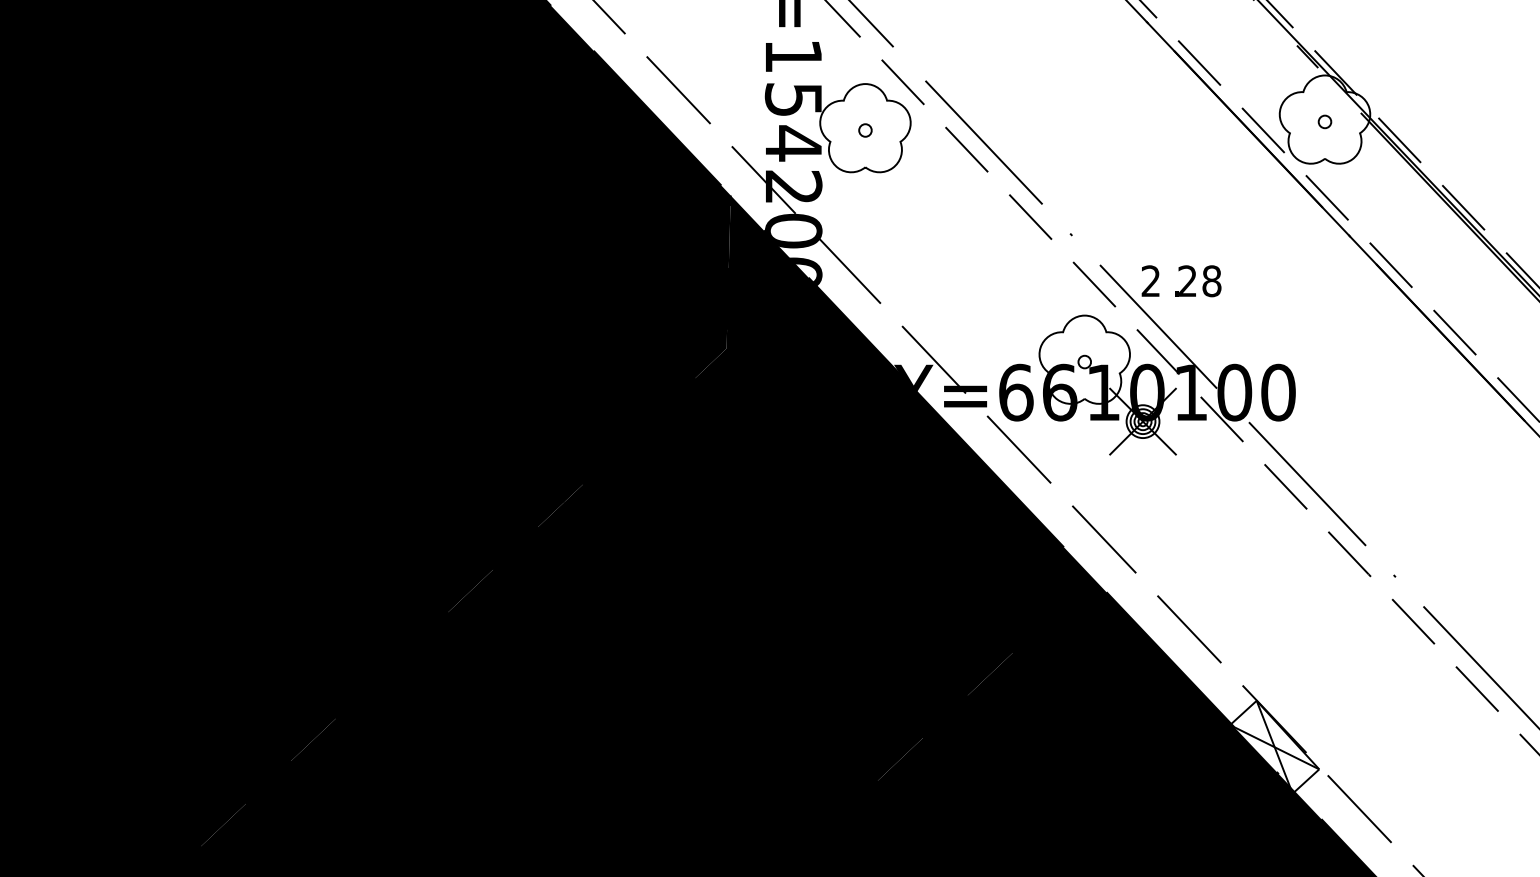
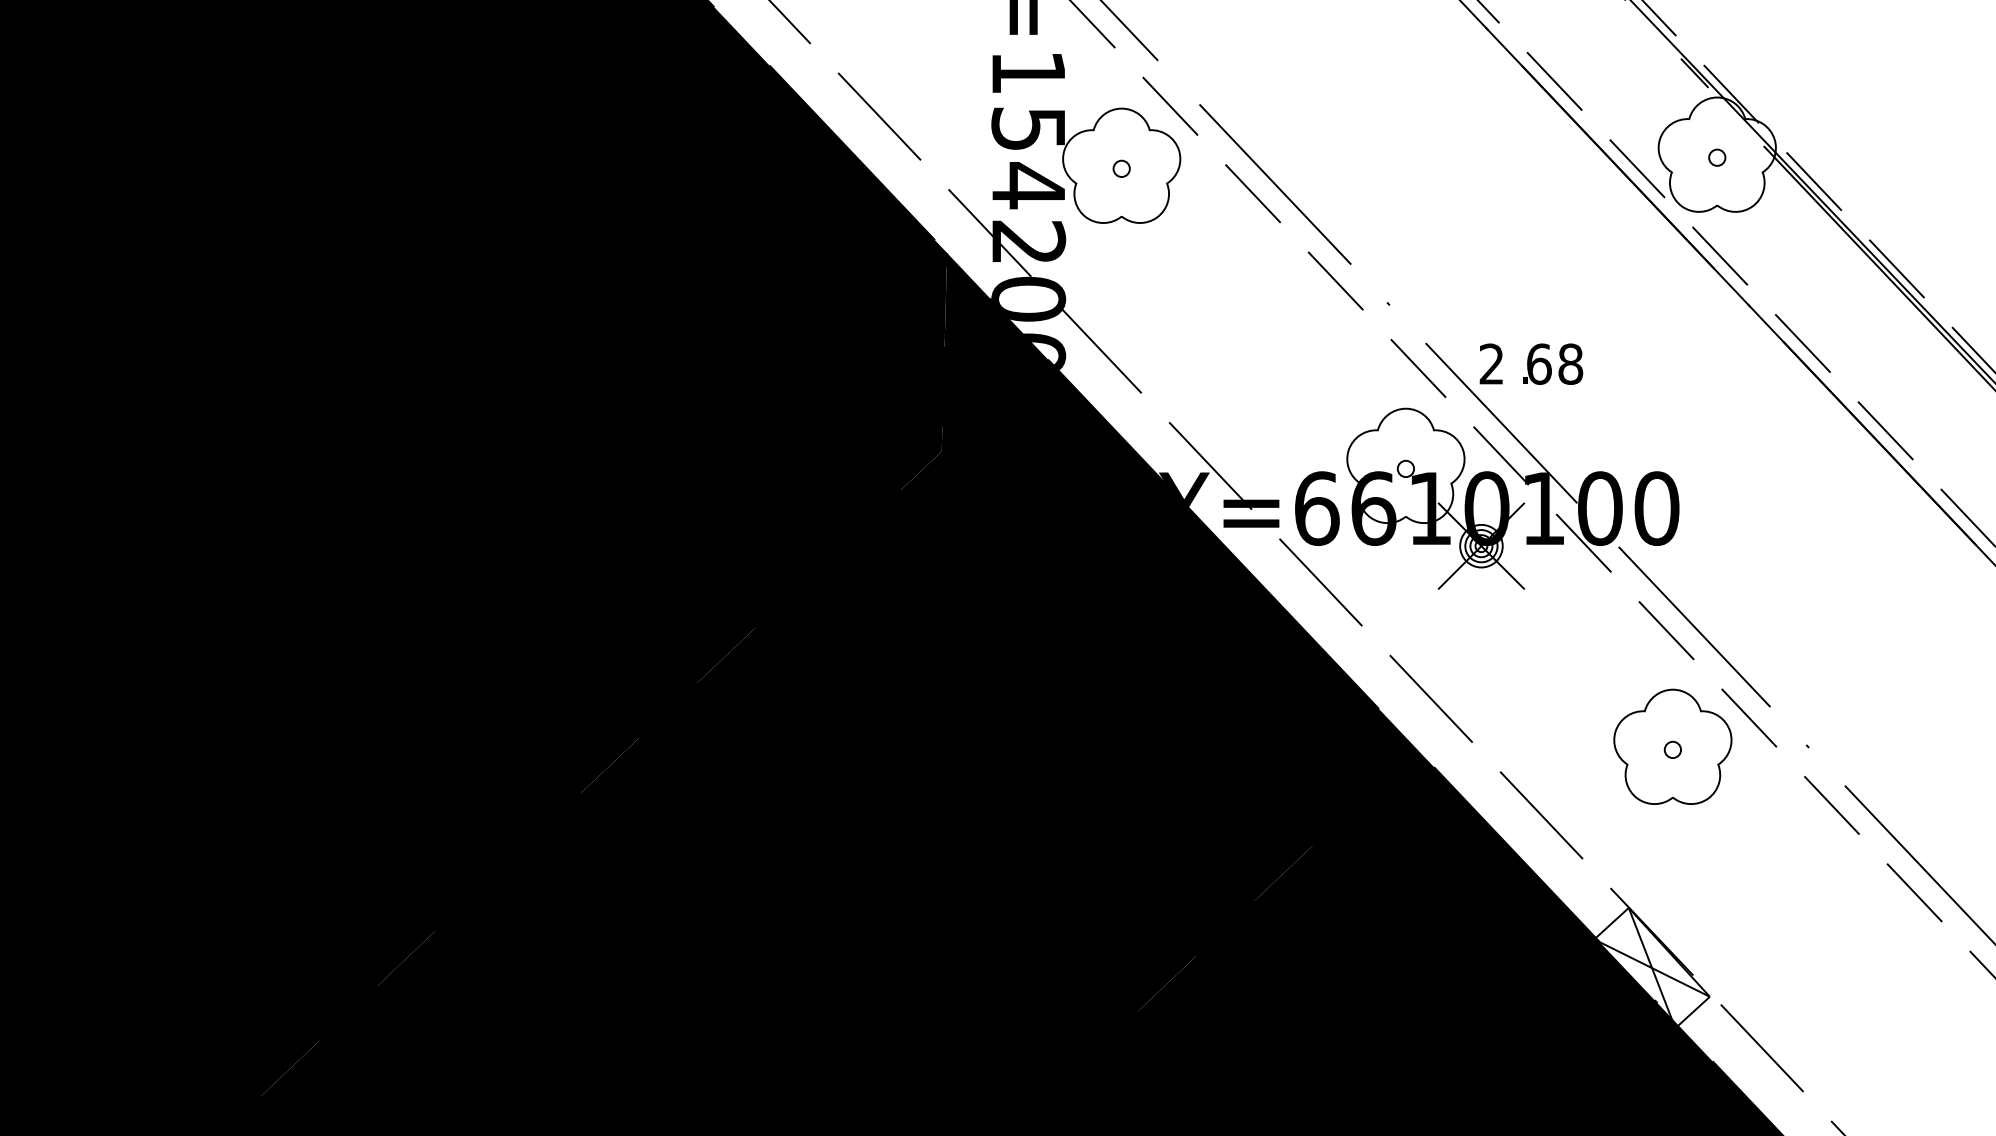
text: (1187, 280) -> (1539, 363), 28 -> 68
part: (1290, 576) -> (1672, 746), added

